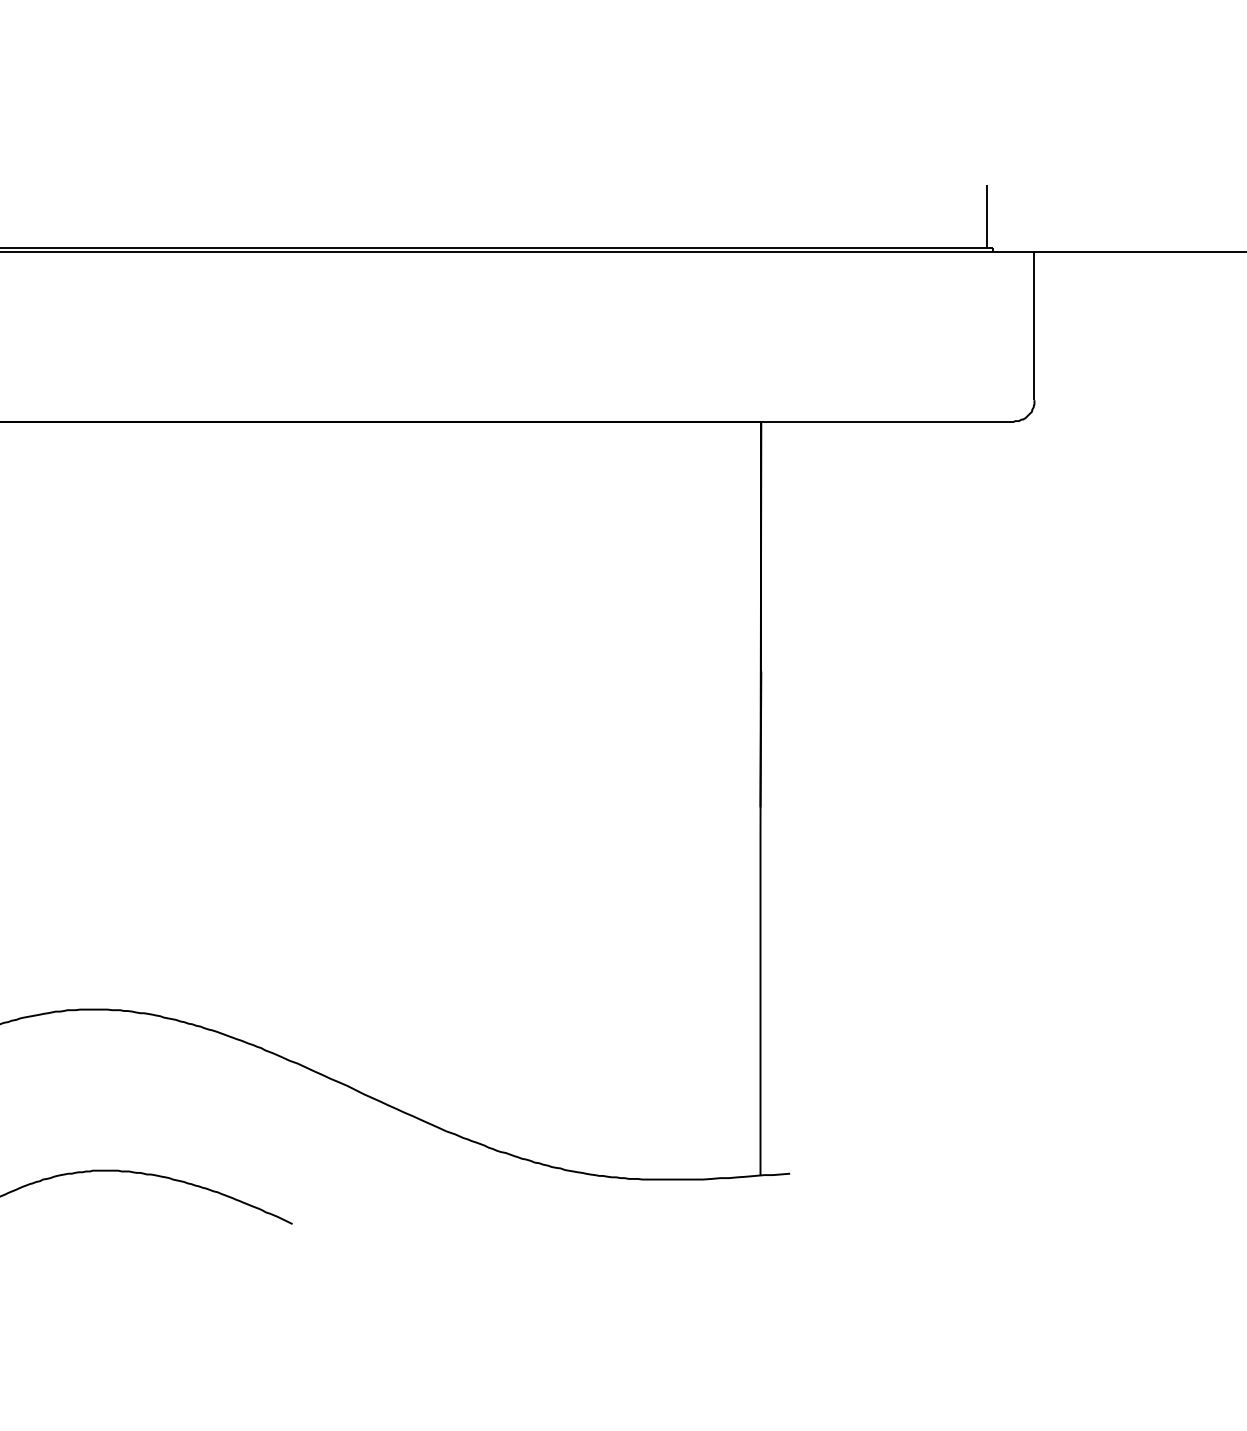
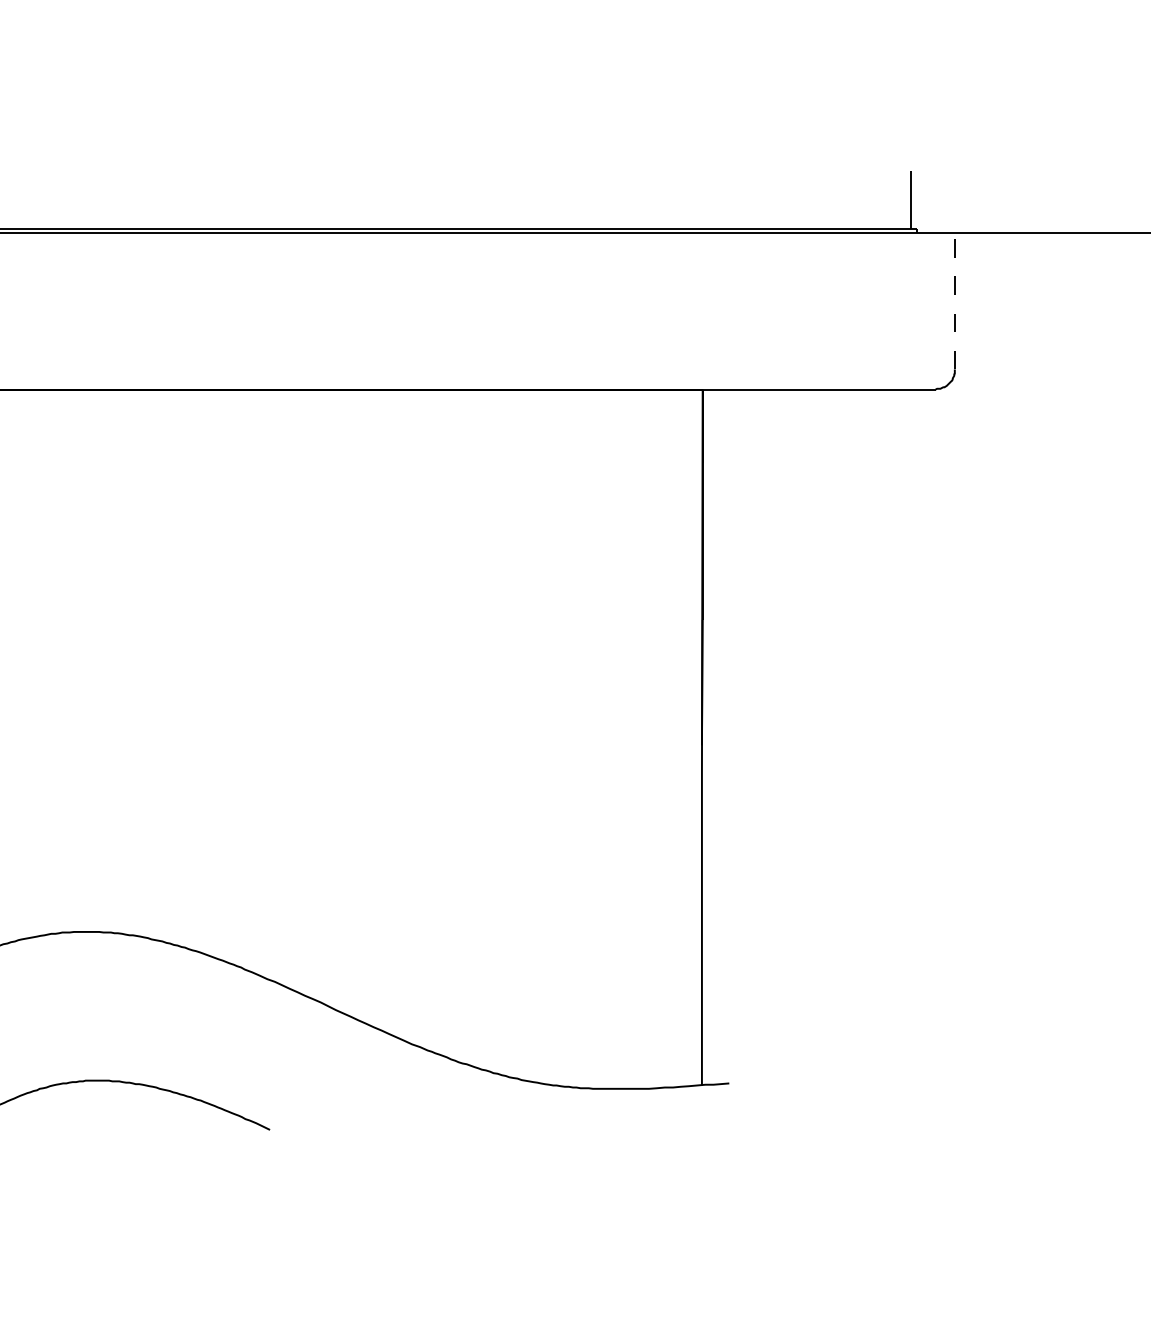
line: (1034, 325) -> (954, 300), solid -> dashed

